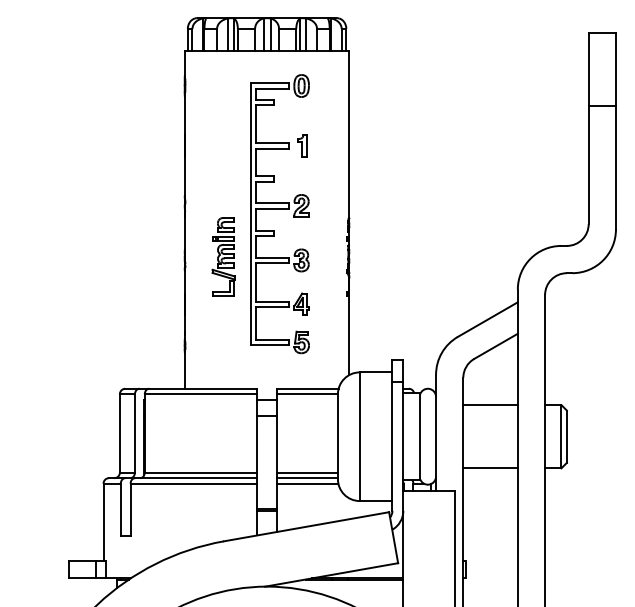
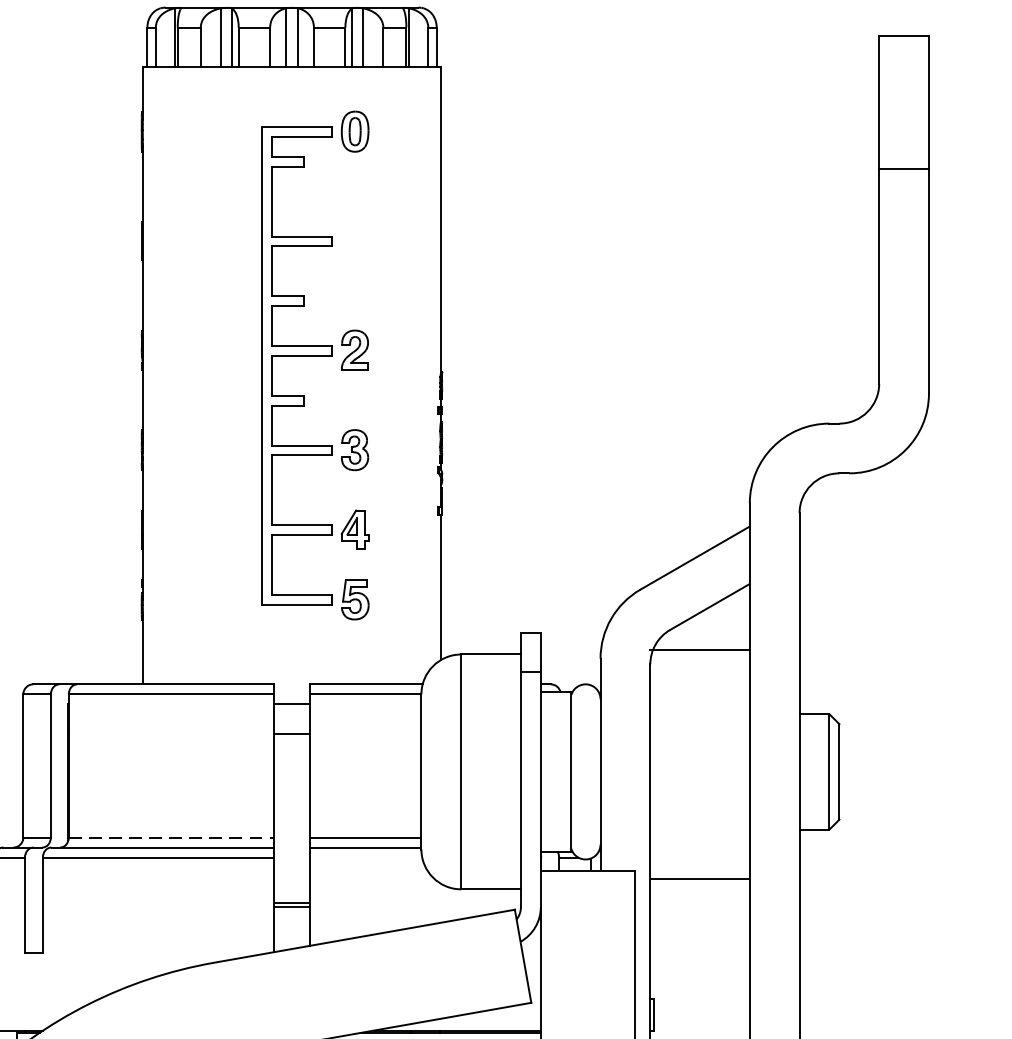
part: (302, 145) -> (356, 240), removed
part: (223, 256) -> (212, 442), removed
line: (490, 405) -> (699, 651), moved
line: (490, 468) -> (699, 879), moved
line: (201, 472) -> (172, 837), solid -> dashed
line: (307, 483) -> (365, 857), removed

